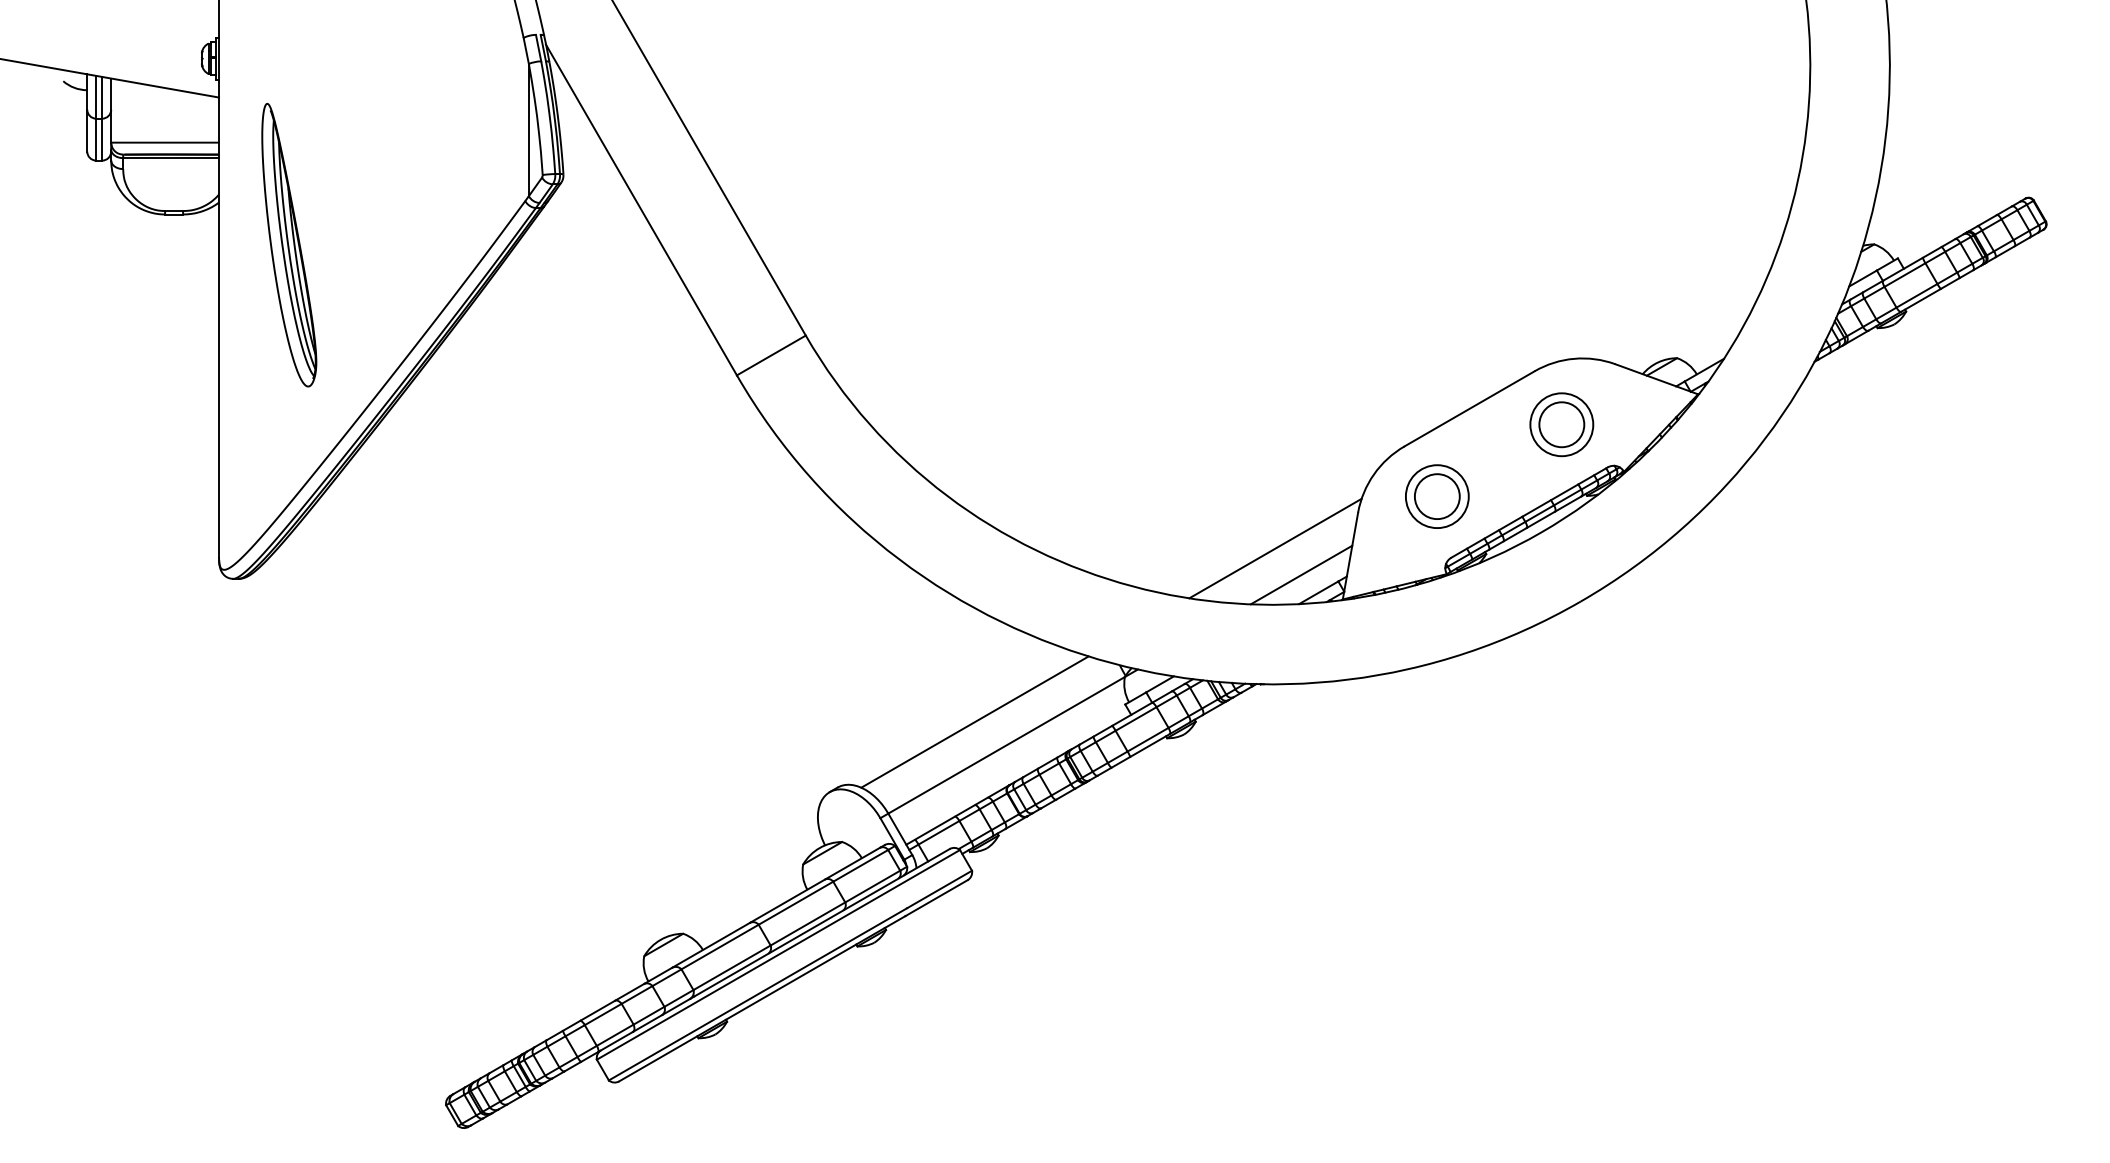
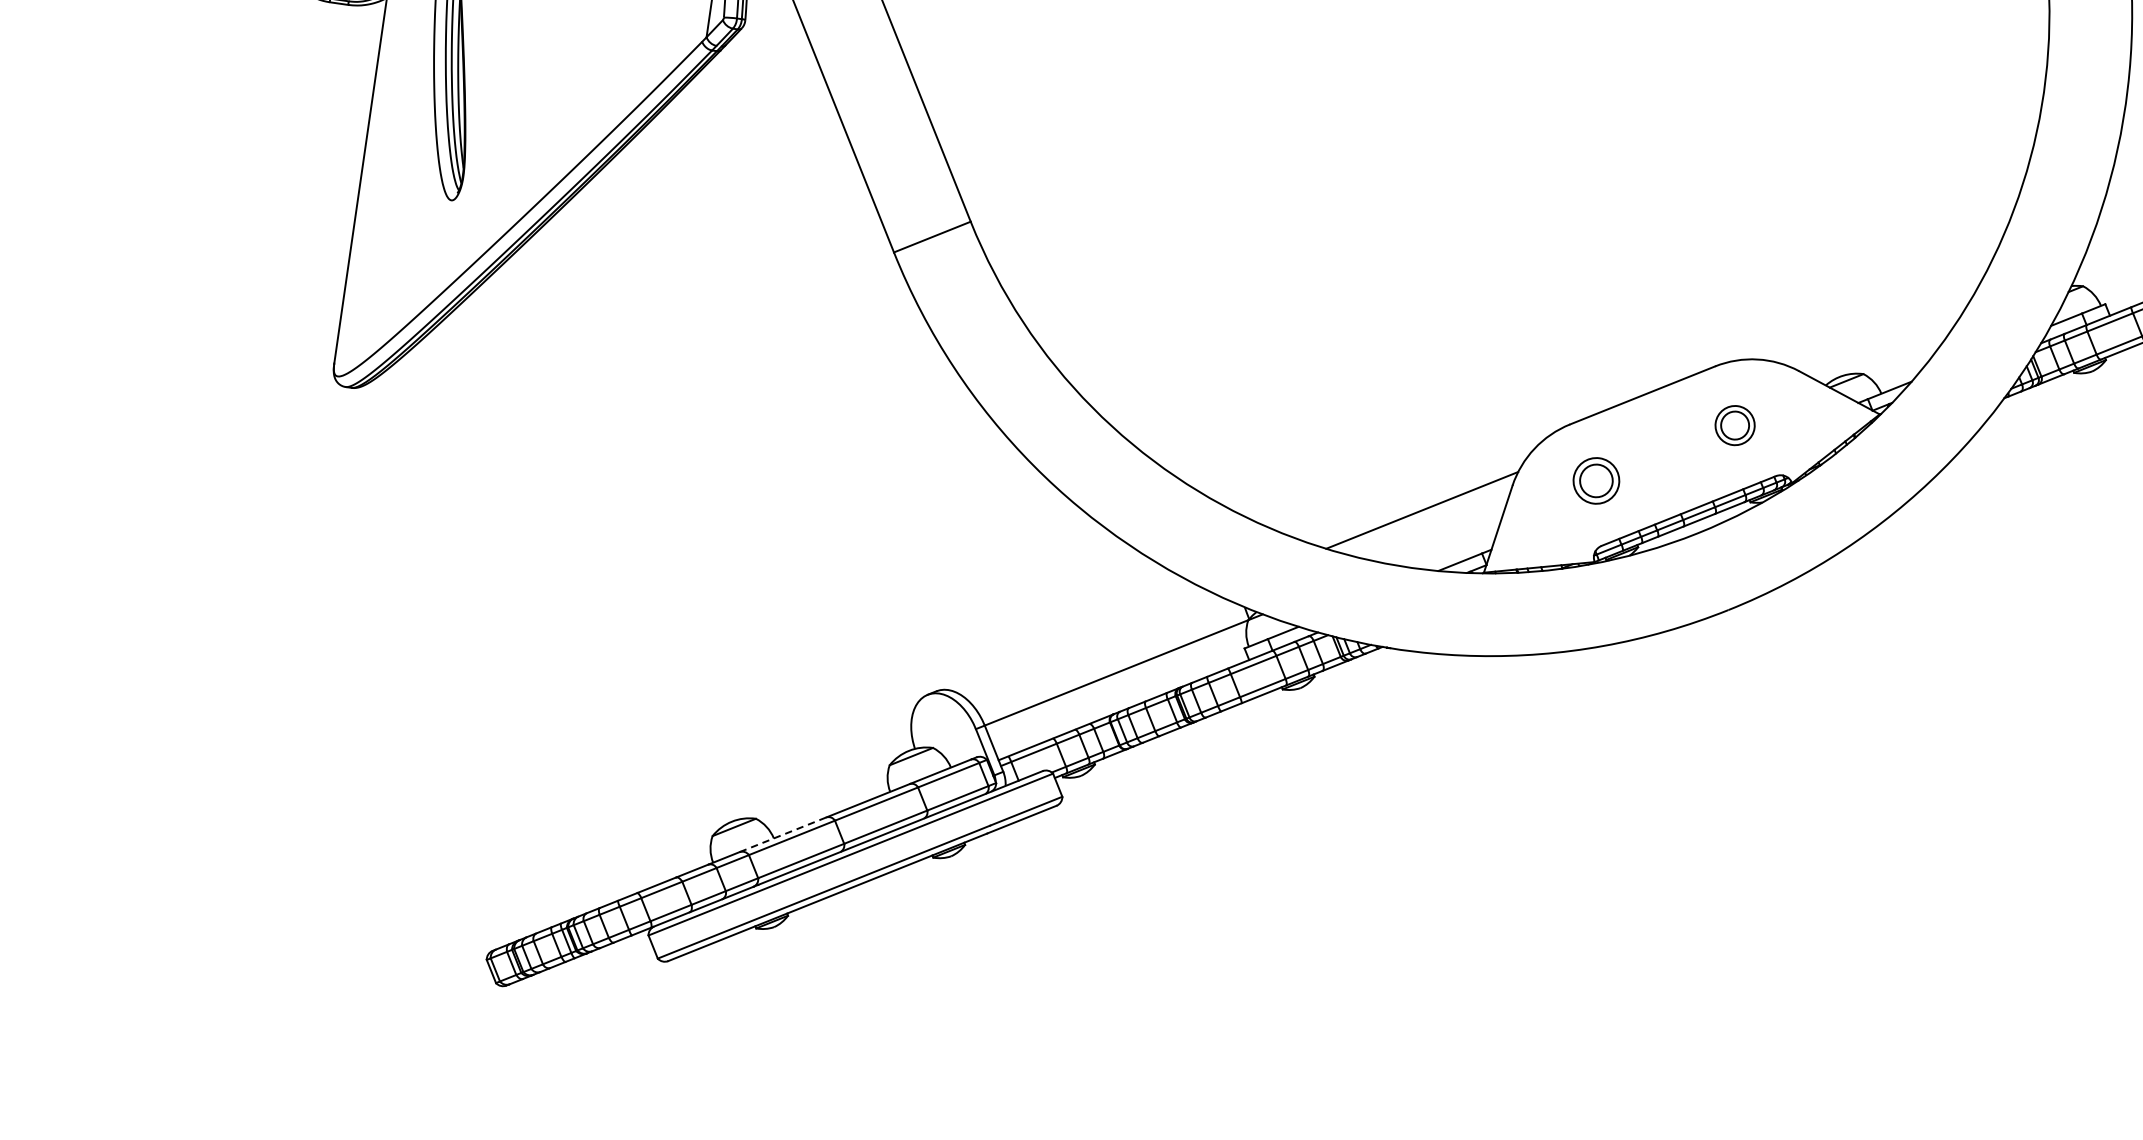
part: (1561, 424) -> (1734, 425), size x0.6
part: (1437, 496) -> (1596, 480), size x0.7
line: (1301, 574) -> (1445, 540), removed
line: (974, 721) -> (1087, 643), removed
line: (711, 944) -> (783, 834), solid -> dashed

